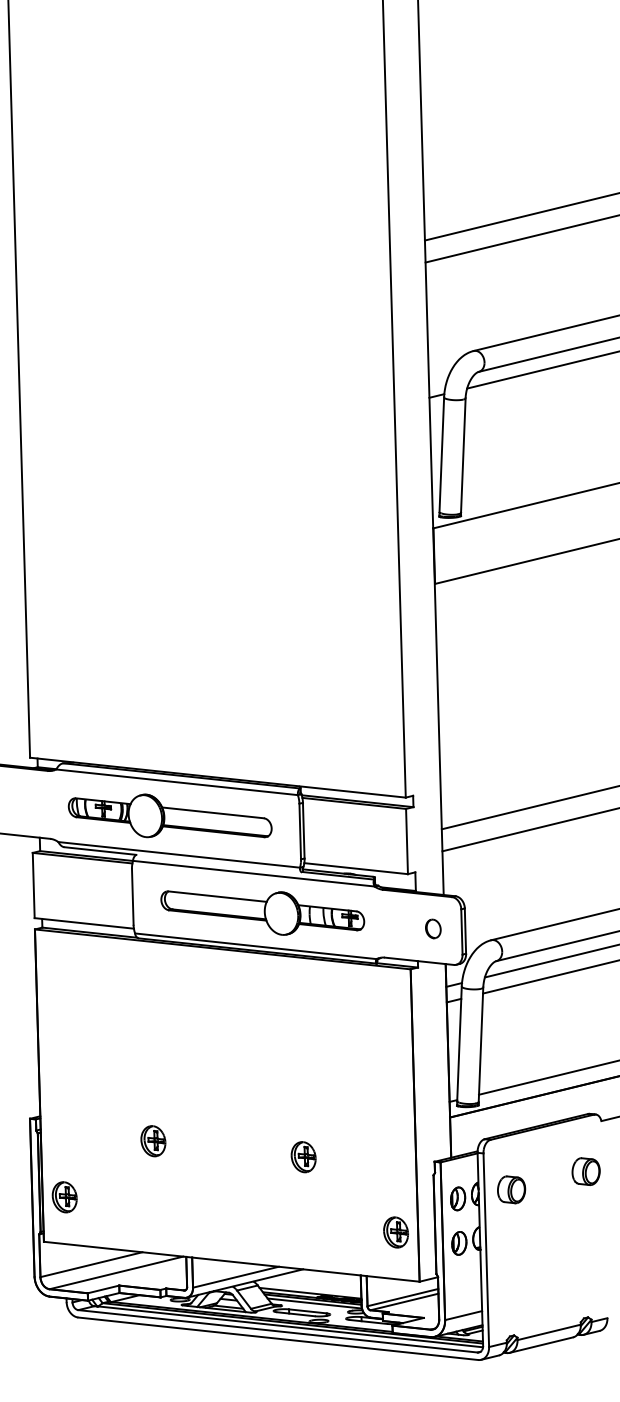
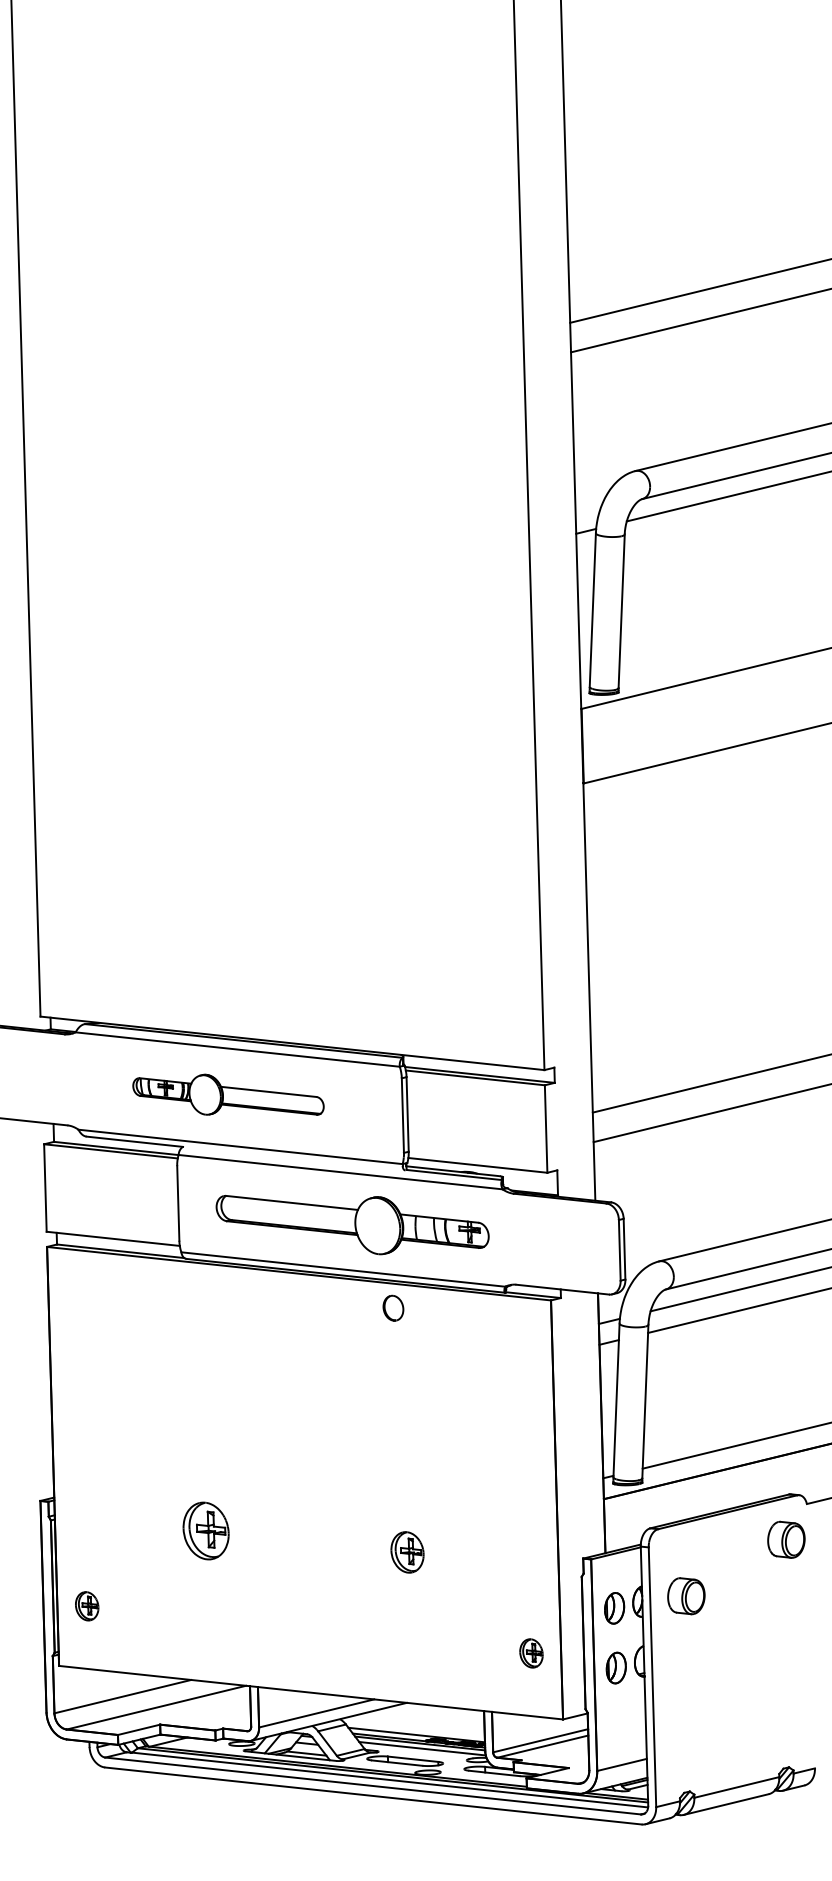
part: (170, 815) -> (228, 1094), size x0.7
part: (433, 928) -> (393, 1307), moved
part: (153, 1140) -> (205, 1530), size x1.4
part: (586, 1171) -> (786, 1539), moved
part: (65, 1197) -> (87, 1606), size x0.7
part: (396, 1232) -> (531, 1653), size x0.7

